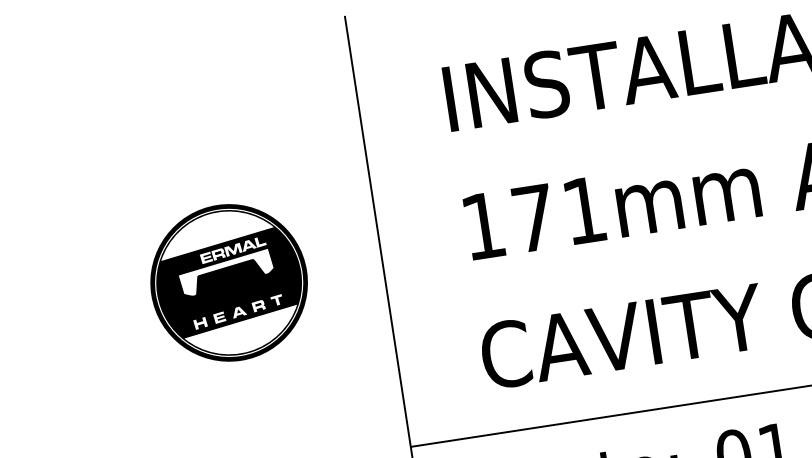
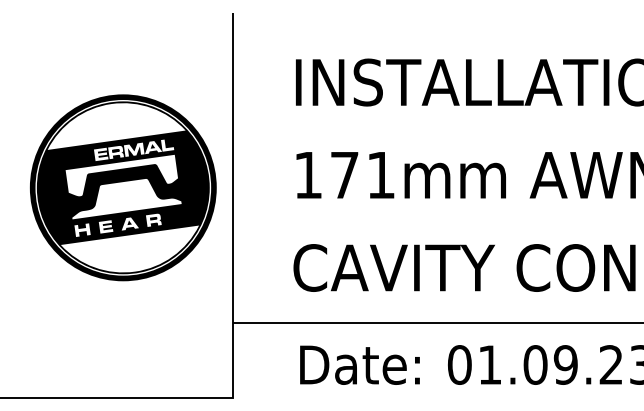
part: (229, 282) -> (123, 187), size x1.67

